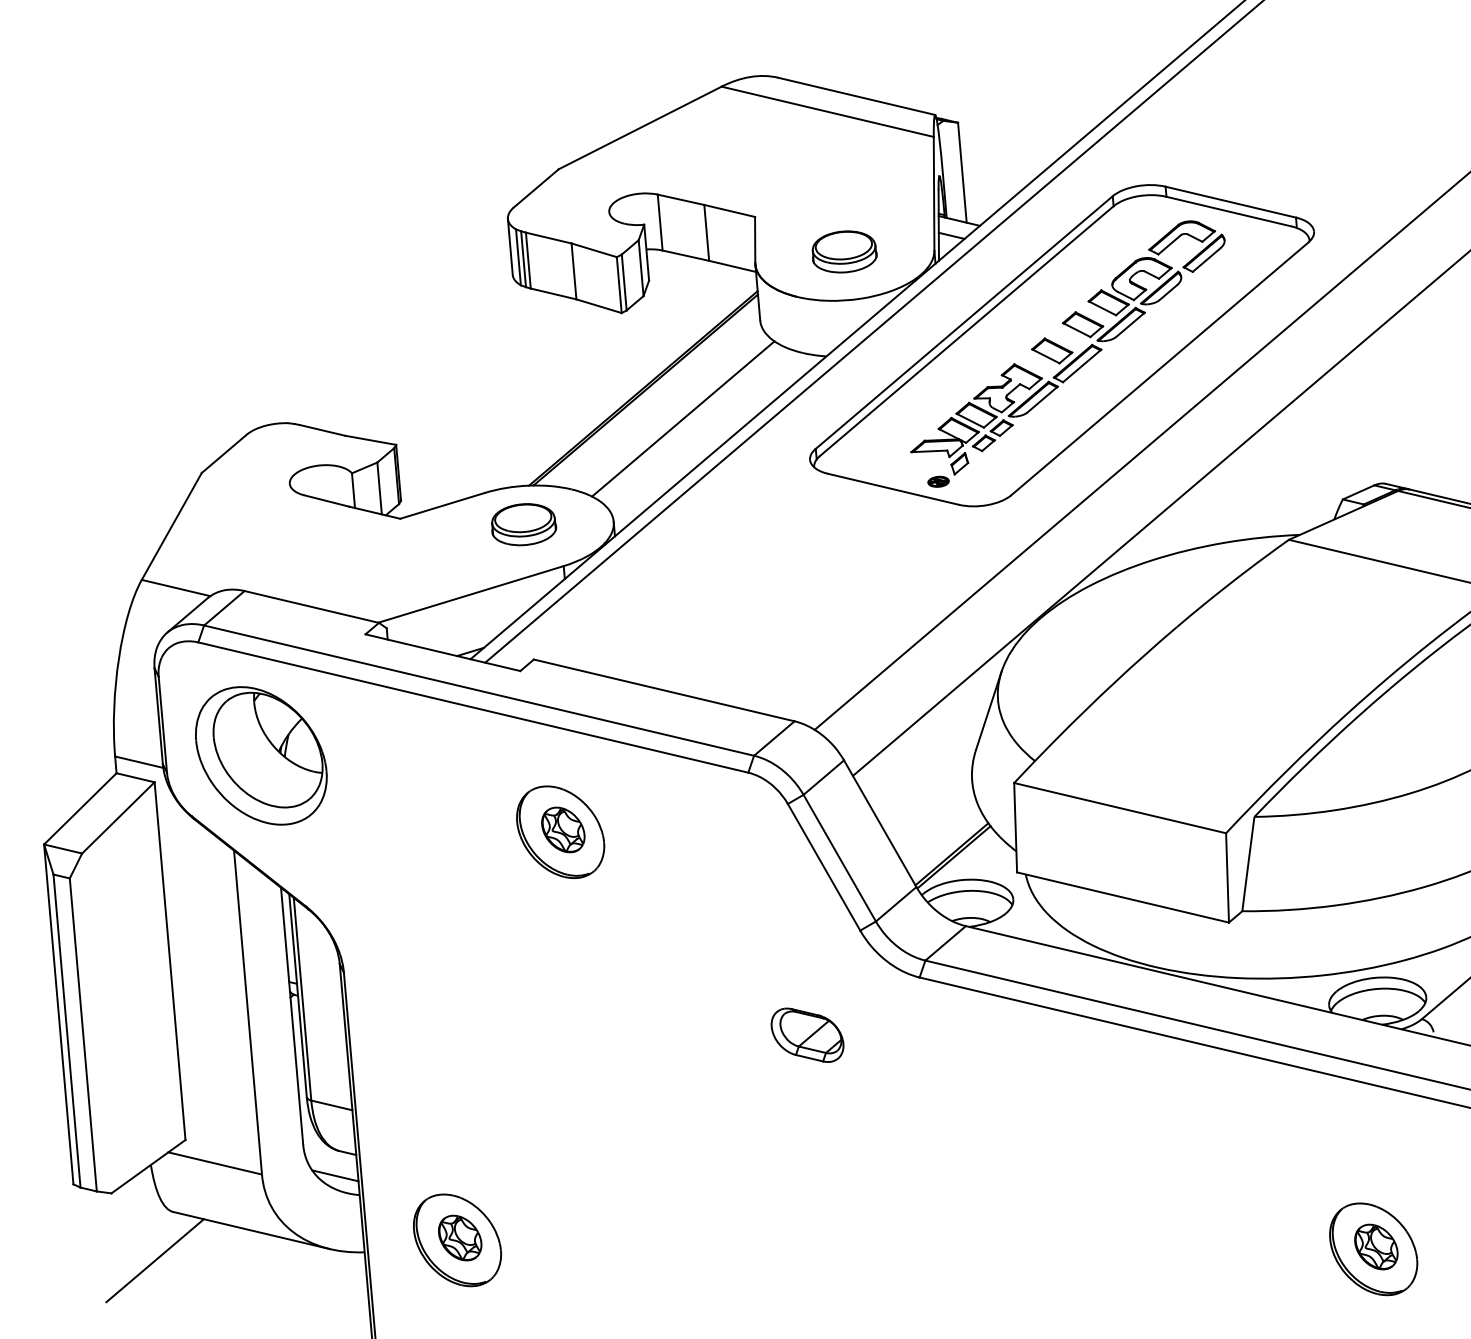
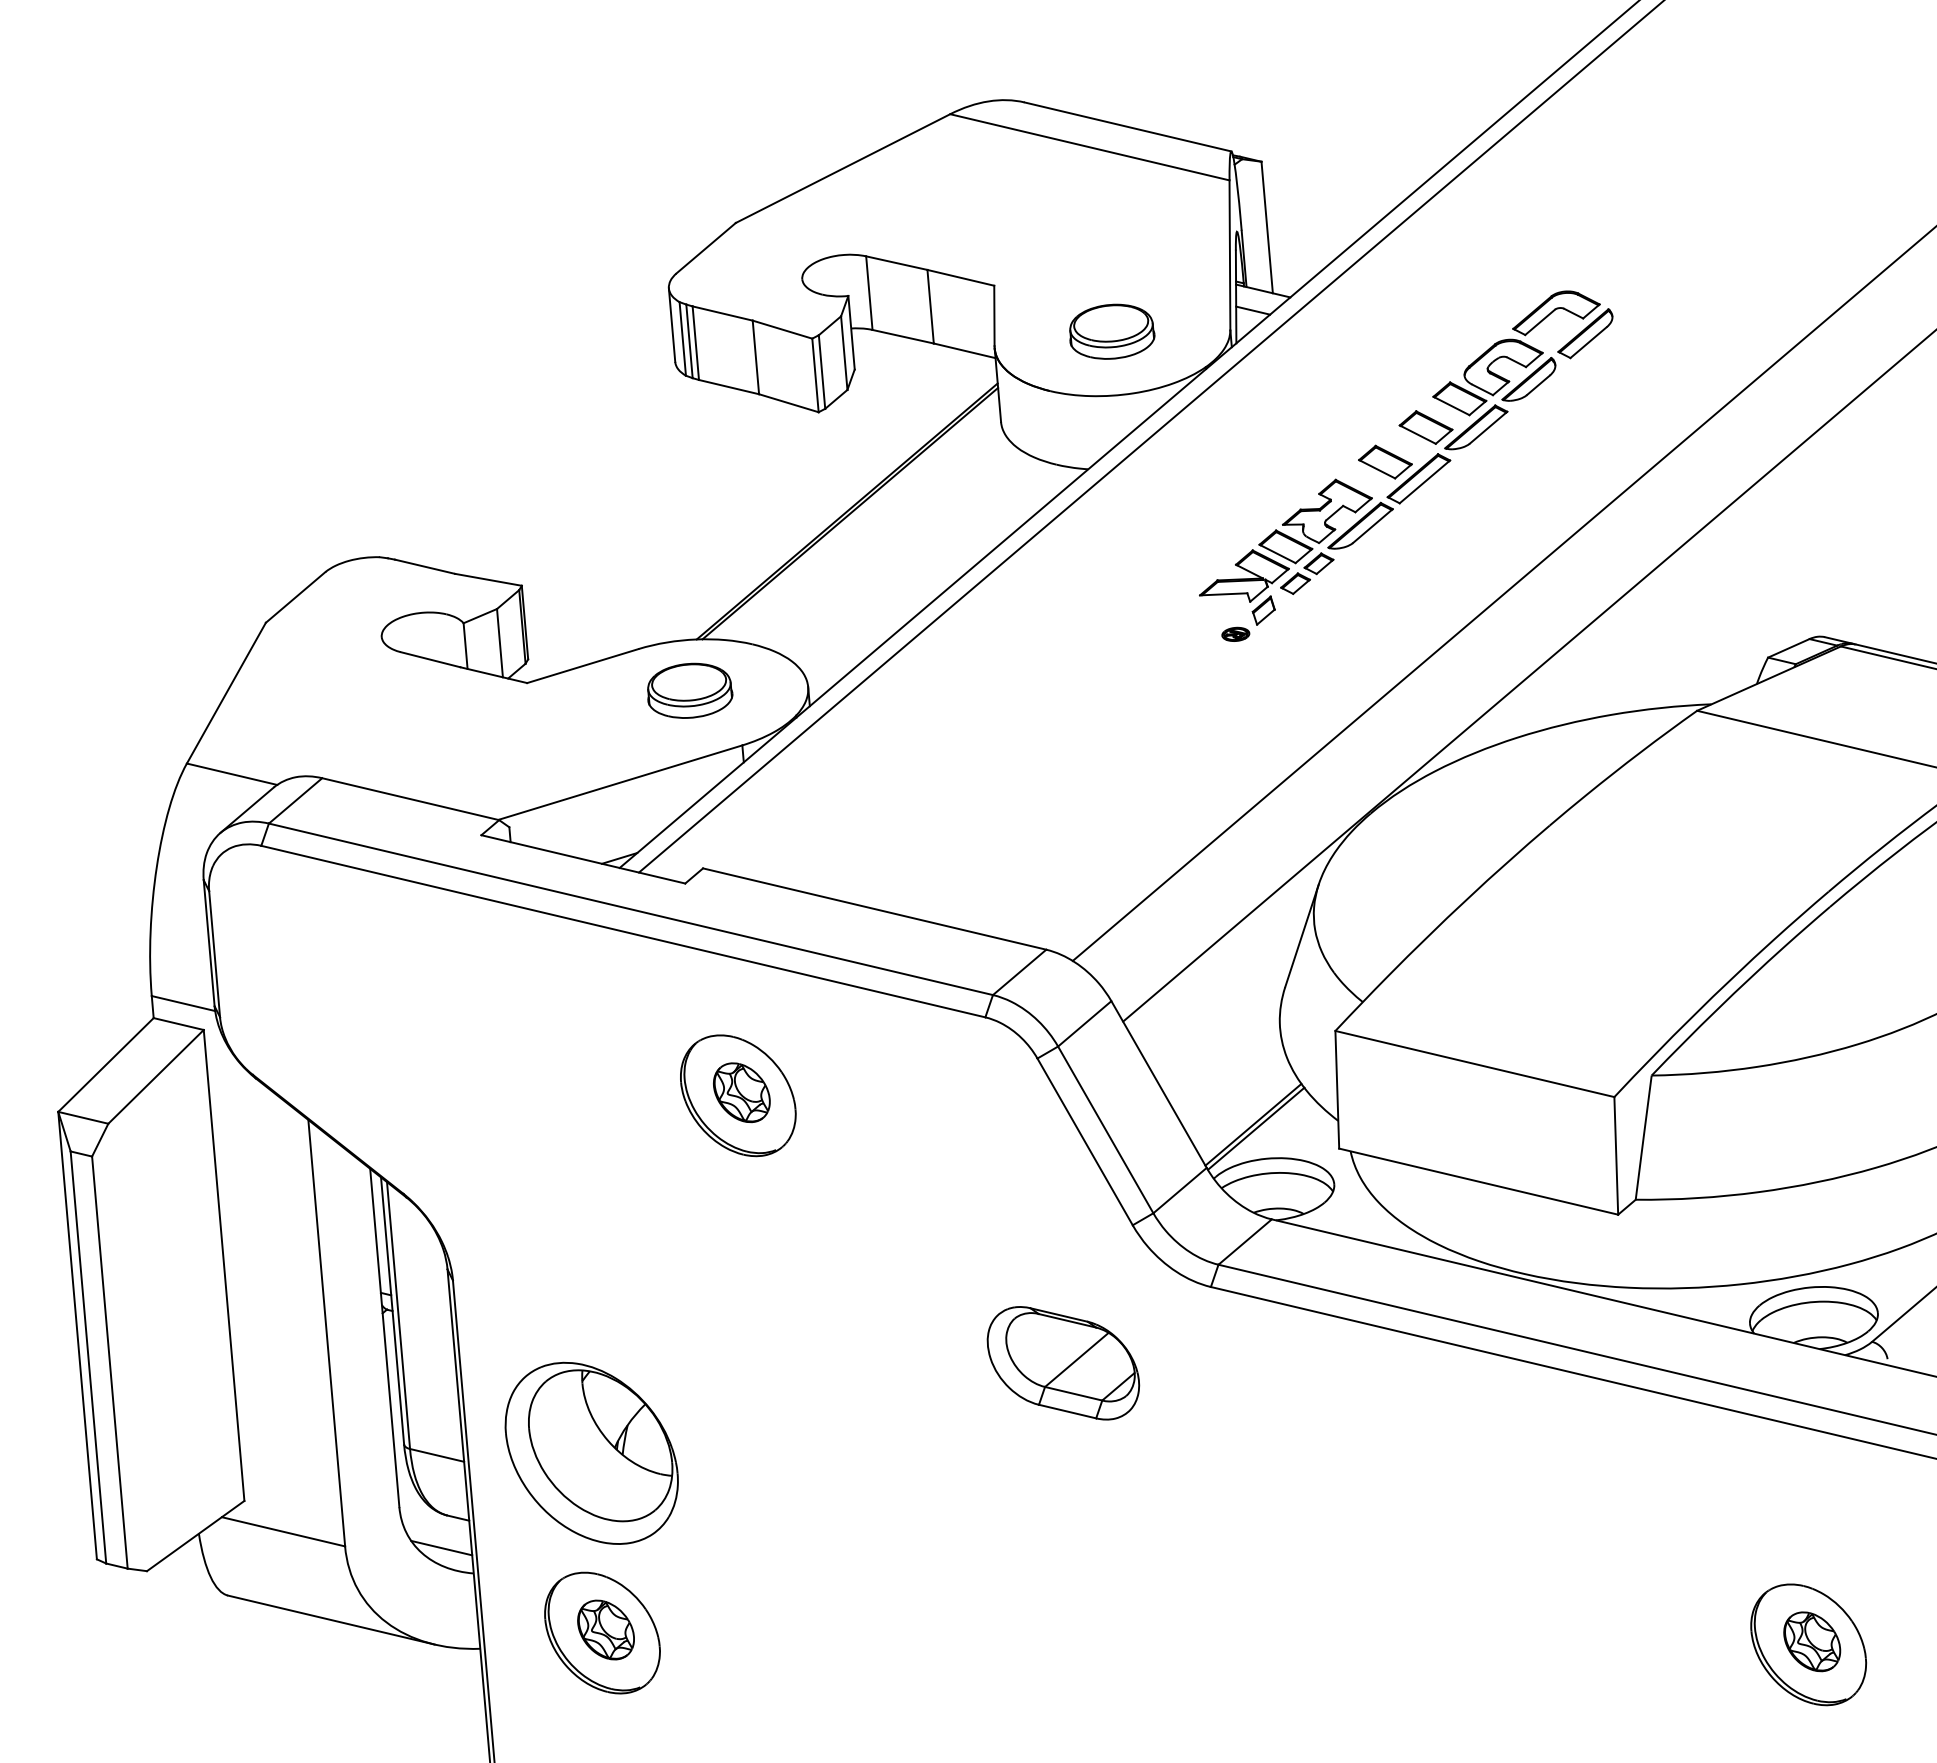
part: (1061, 345) -> (1397, 454), removed
line: (683, 418) -> (900, 551), removed
part: (261, 755) -> (591, 1452), moved
part: (807, 1034) -> (1063, 1362), size x1.6
line: (154, 1260) -> (203, 1659), removed

